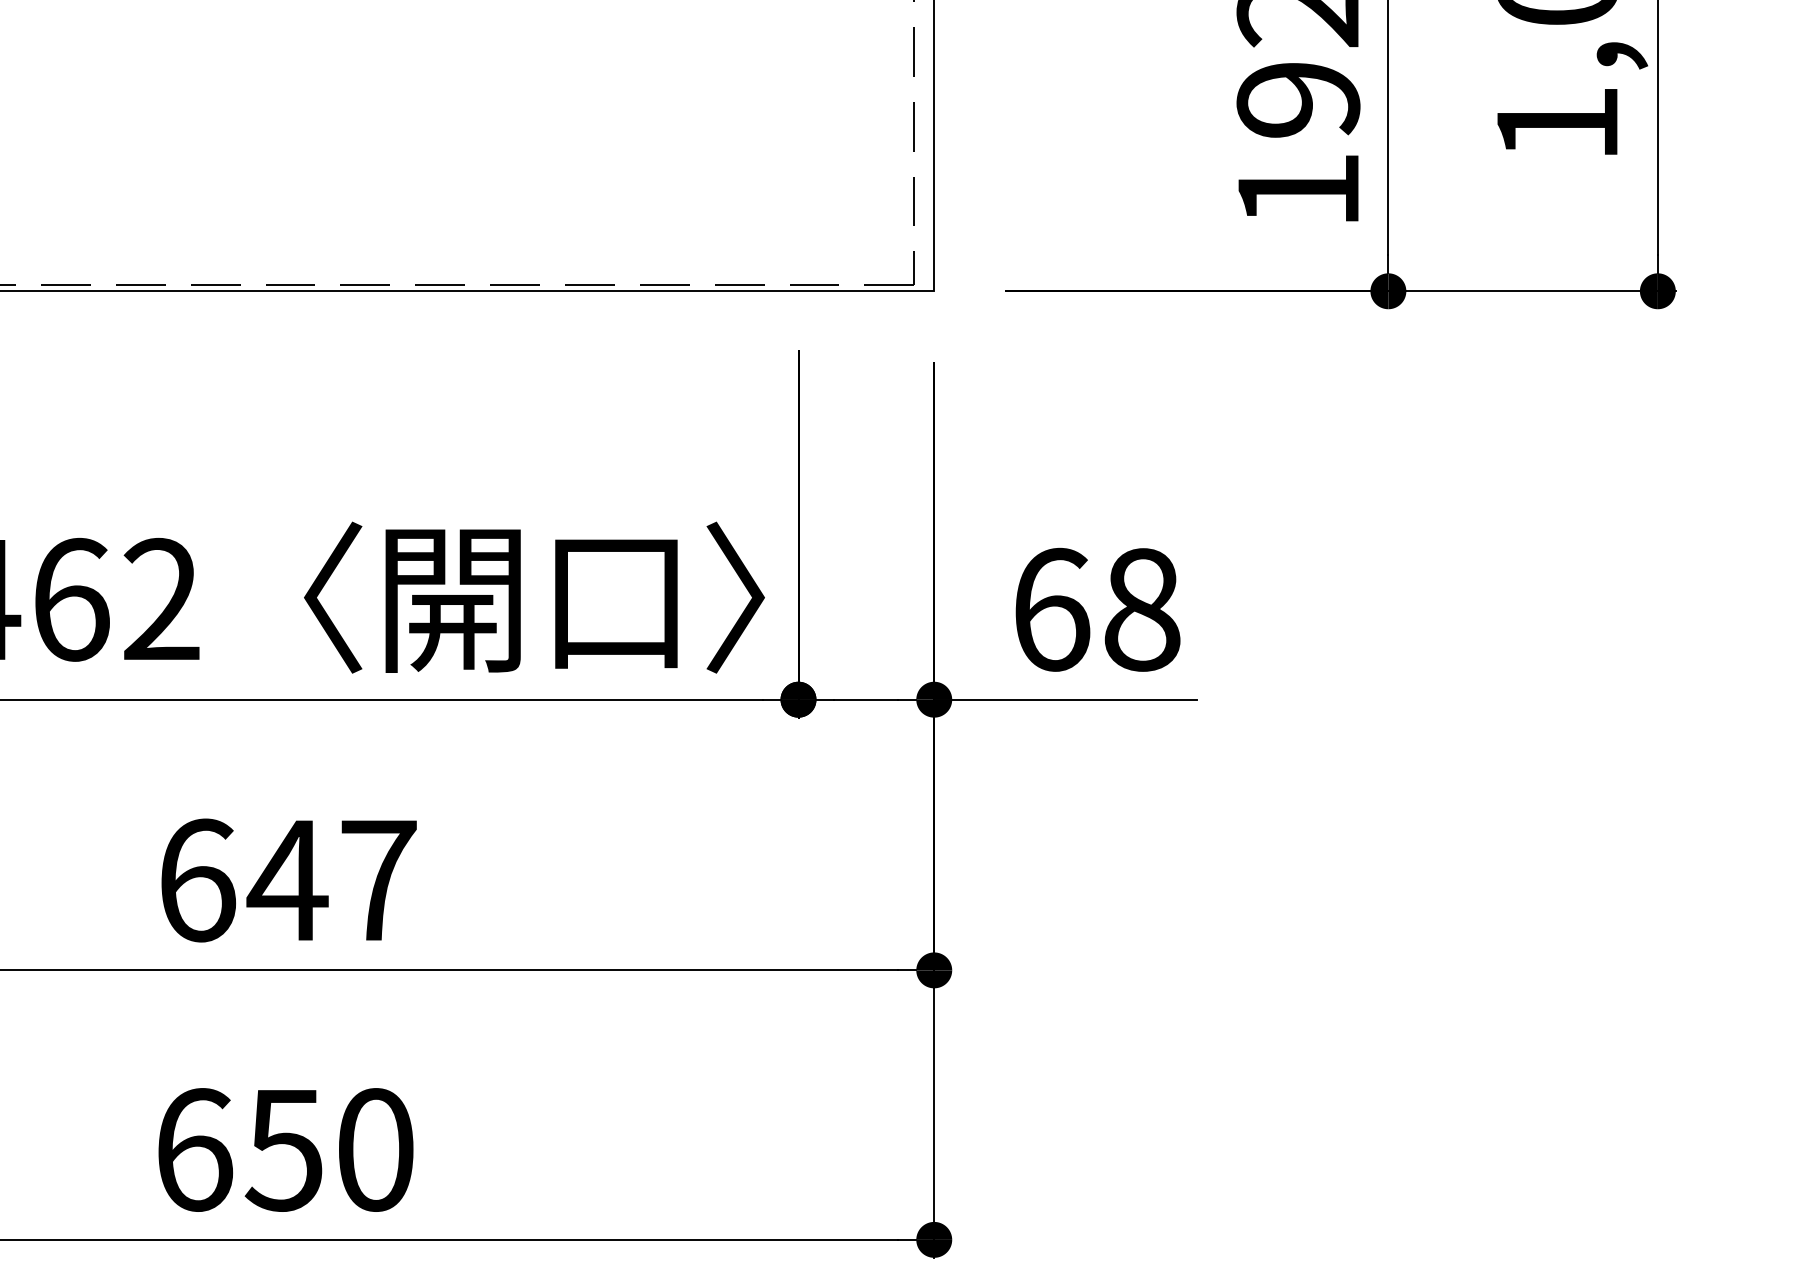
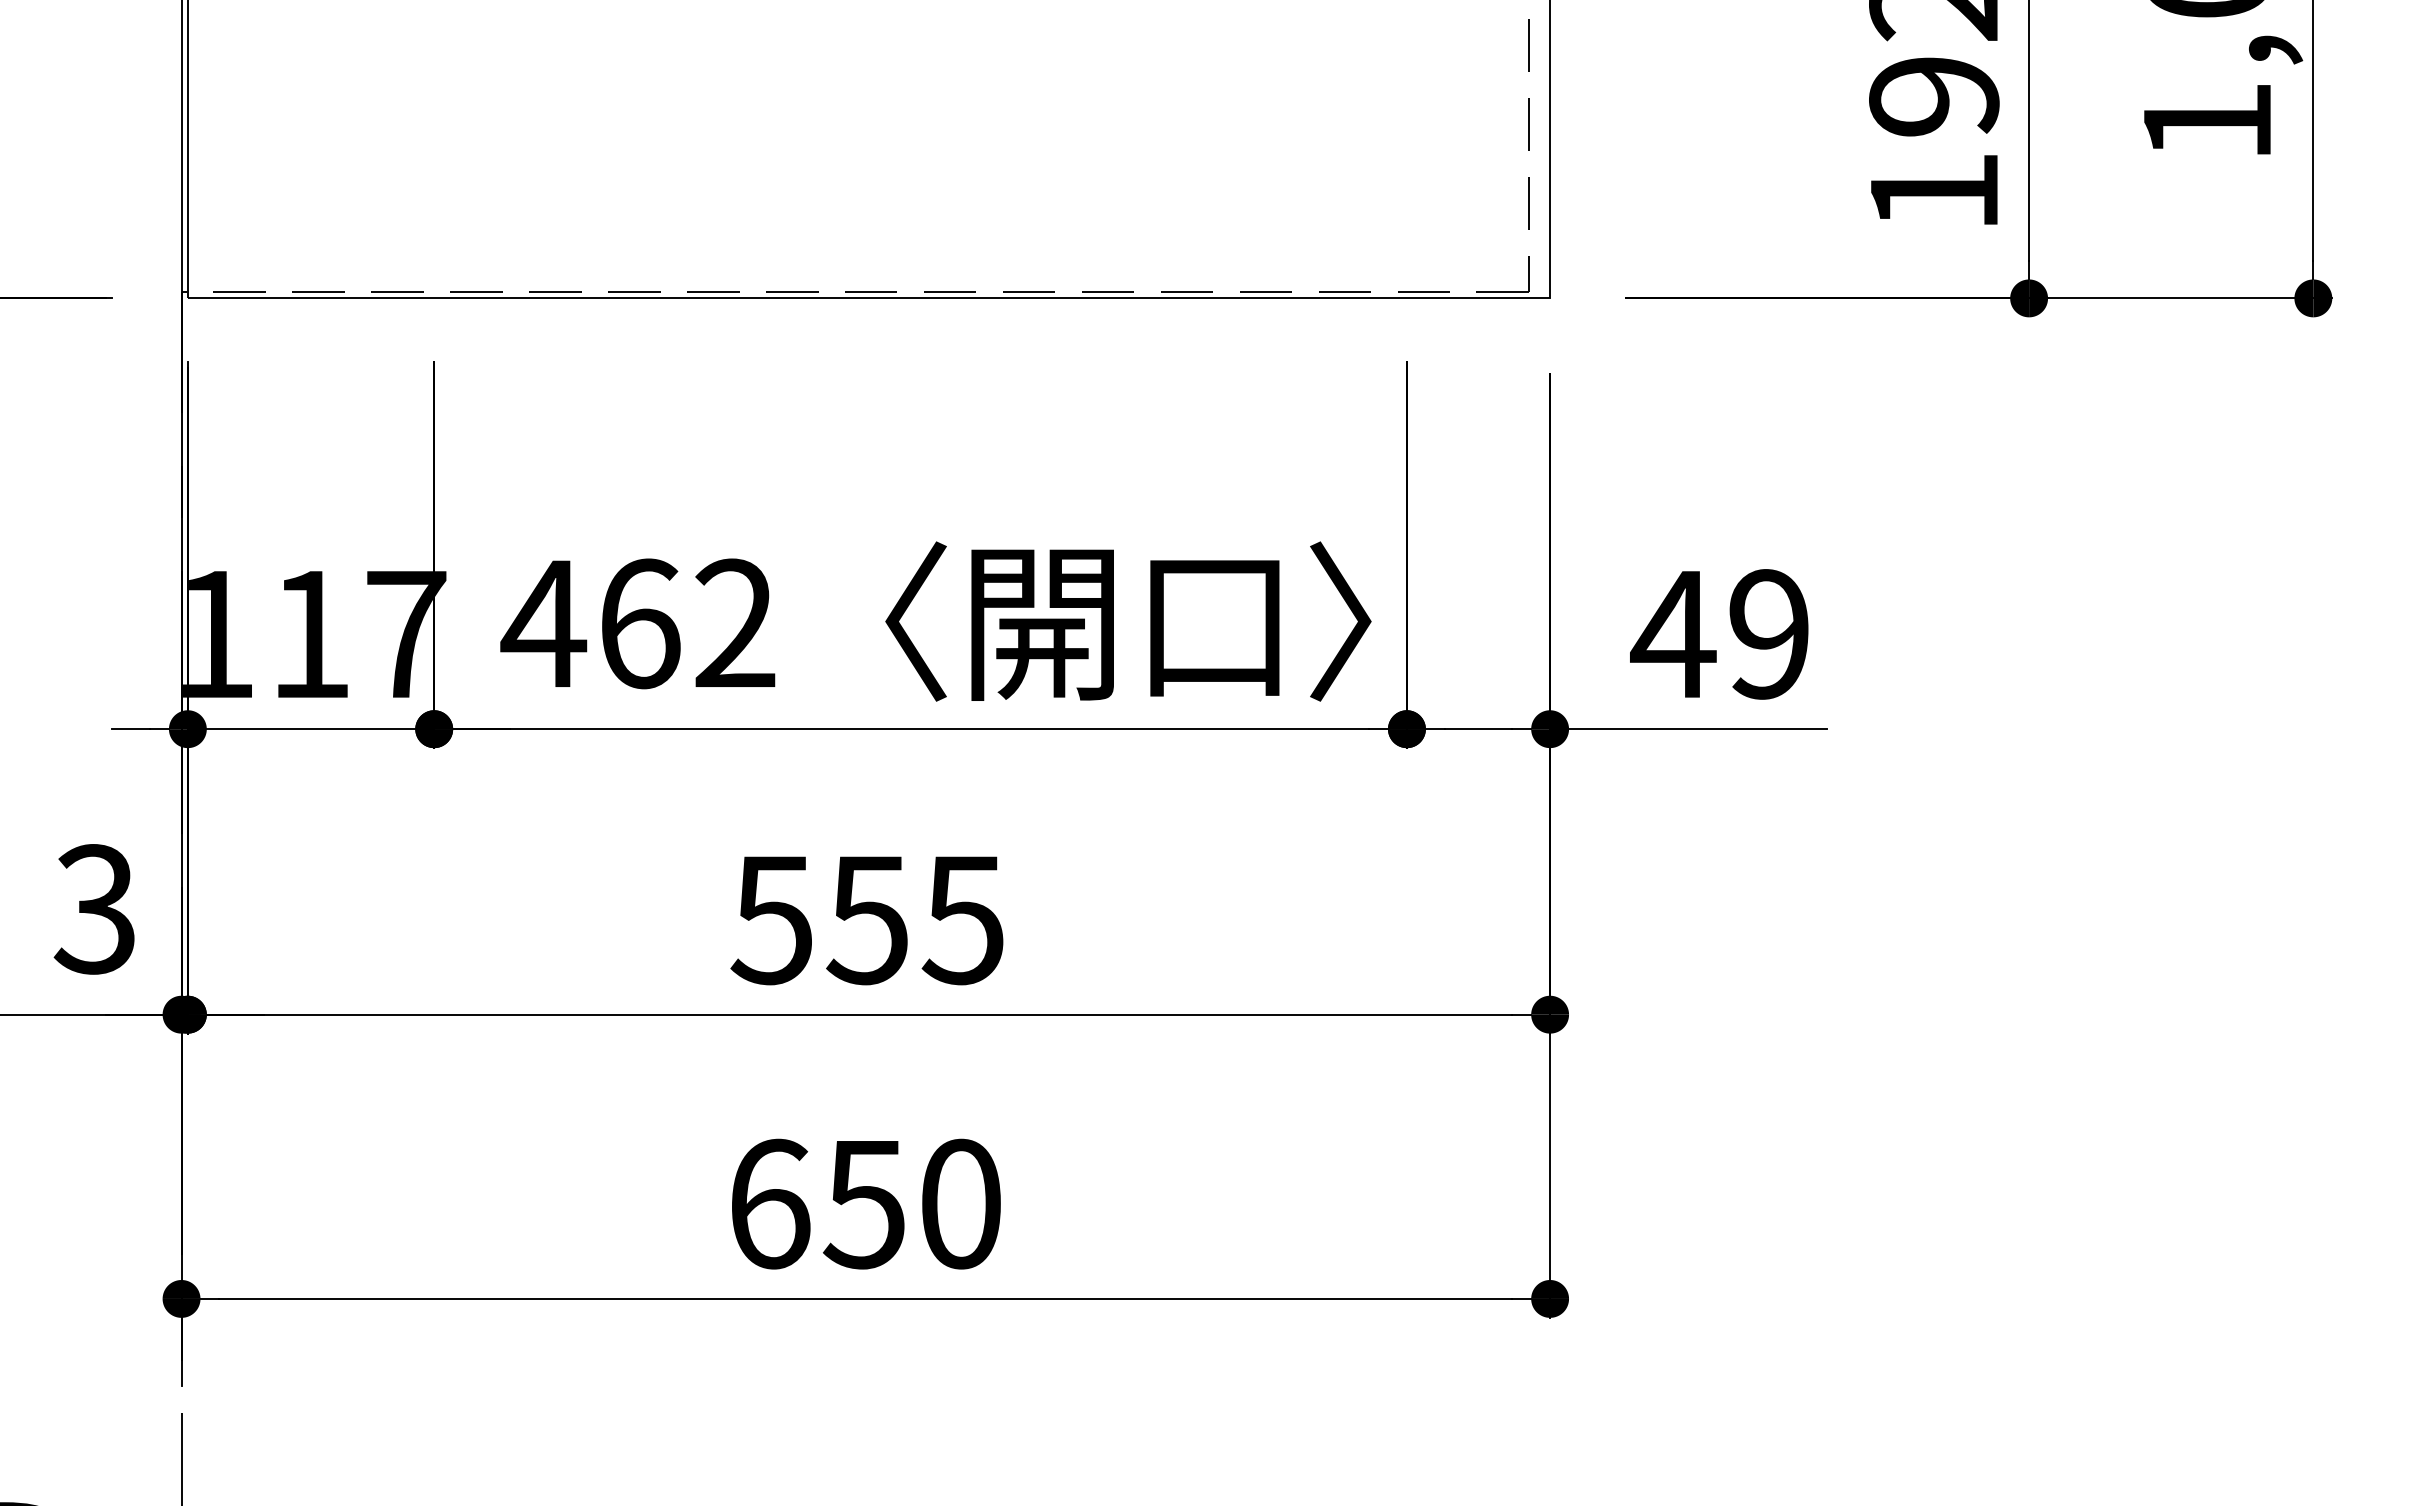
text: (1094, 609) -> (1719, 634), 68 -> 49
text: (287, 880) -> (867, 919), 647 -> 555

